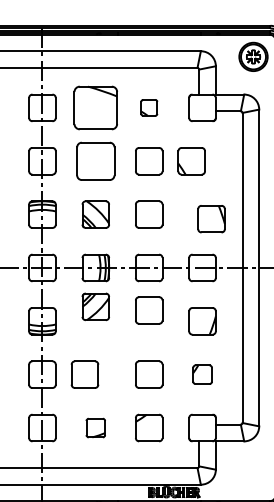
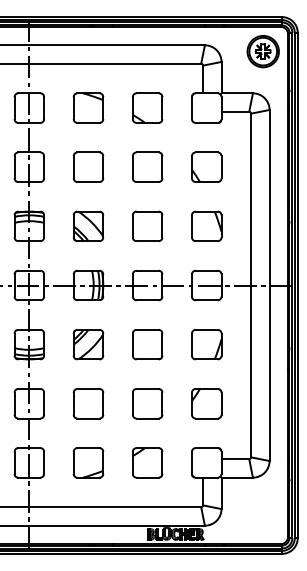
part: (95, 107) -> (88, 107), size x0.62
part: (149, 107) -> (147, 107), size x1.67
part: (95, 160) -> (88, 166), size x0.71
part: (191, 160) -> (206, 166), moved
part: (211, 218) -> (206, 225), moved
part: (95, 306) -> (88, 344), moved
part: (149, 310) -> (147, 344), moved
part: (85, 374) -> (88, 403), moved
part: (202, 374) -> (206, 403), size x1.43
part: (95, 427) -> (88, 462), size x1.43

